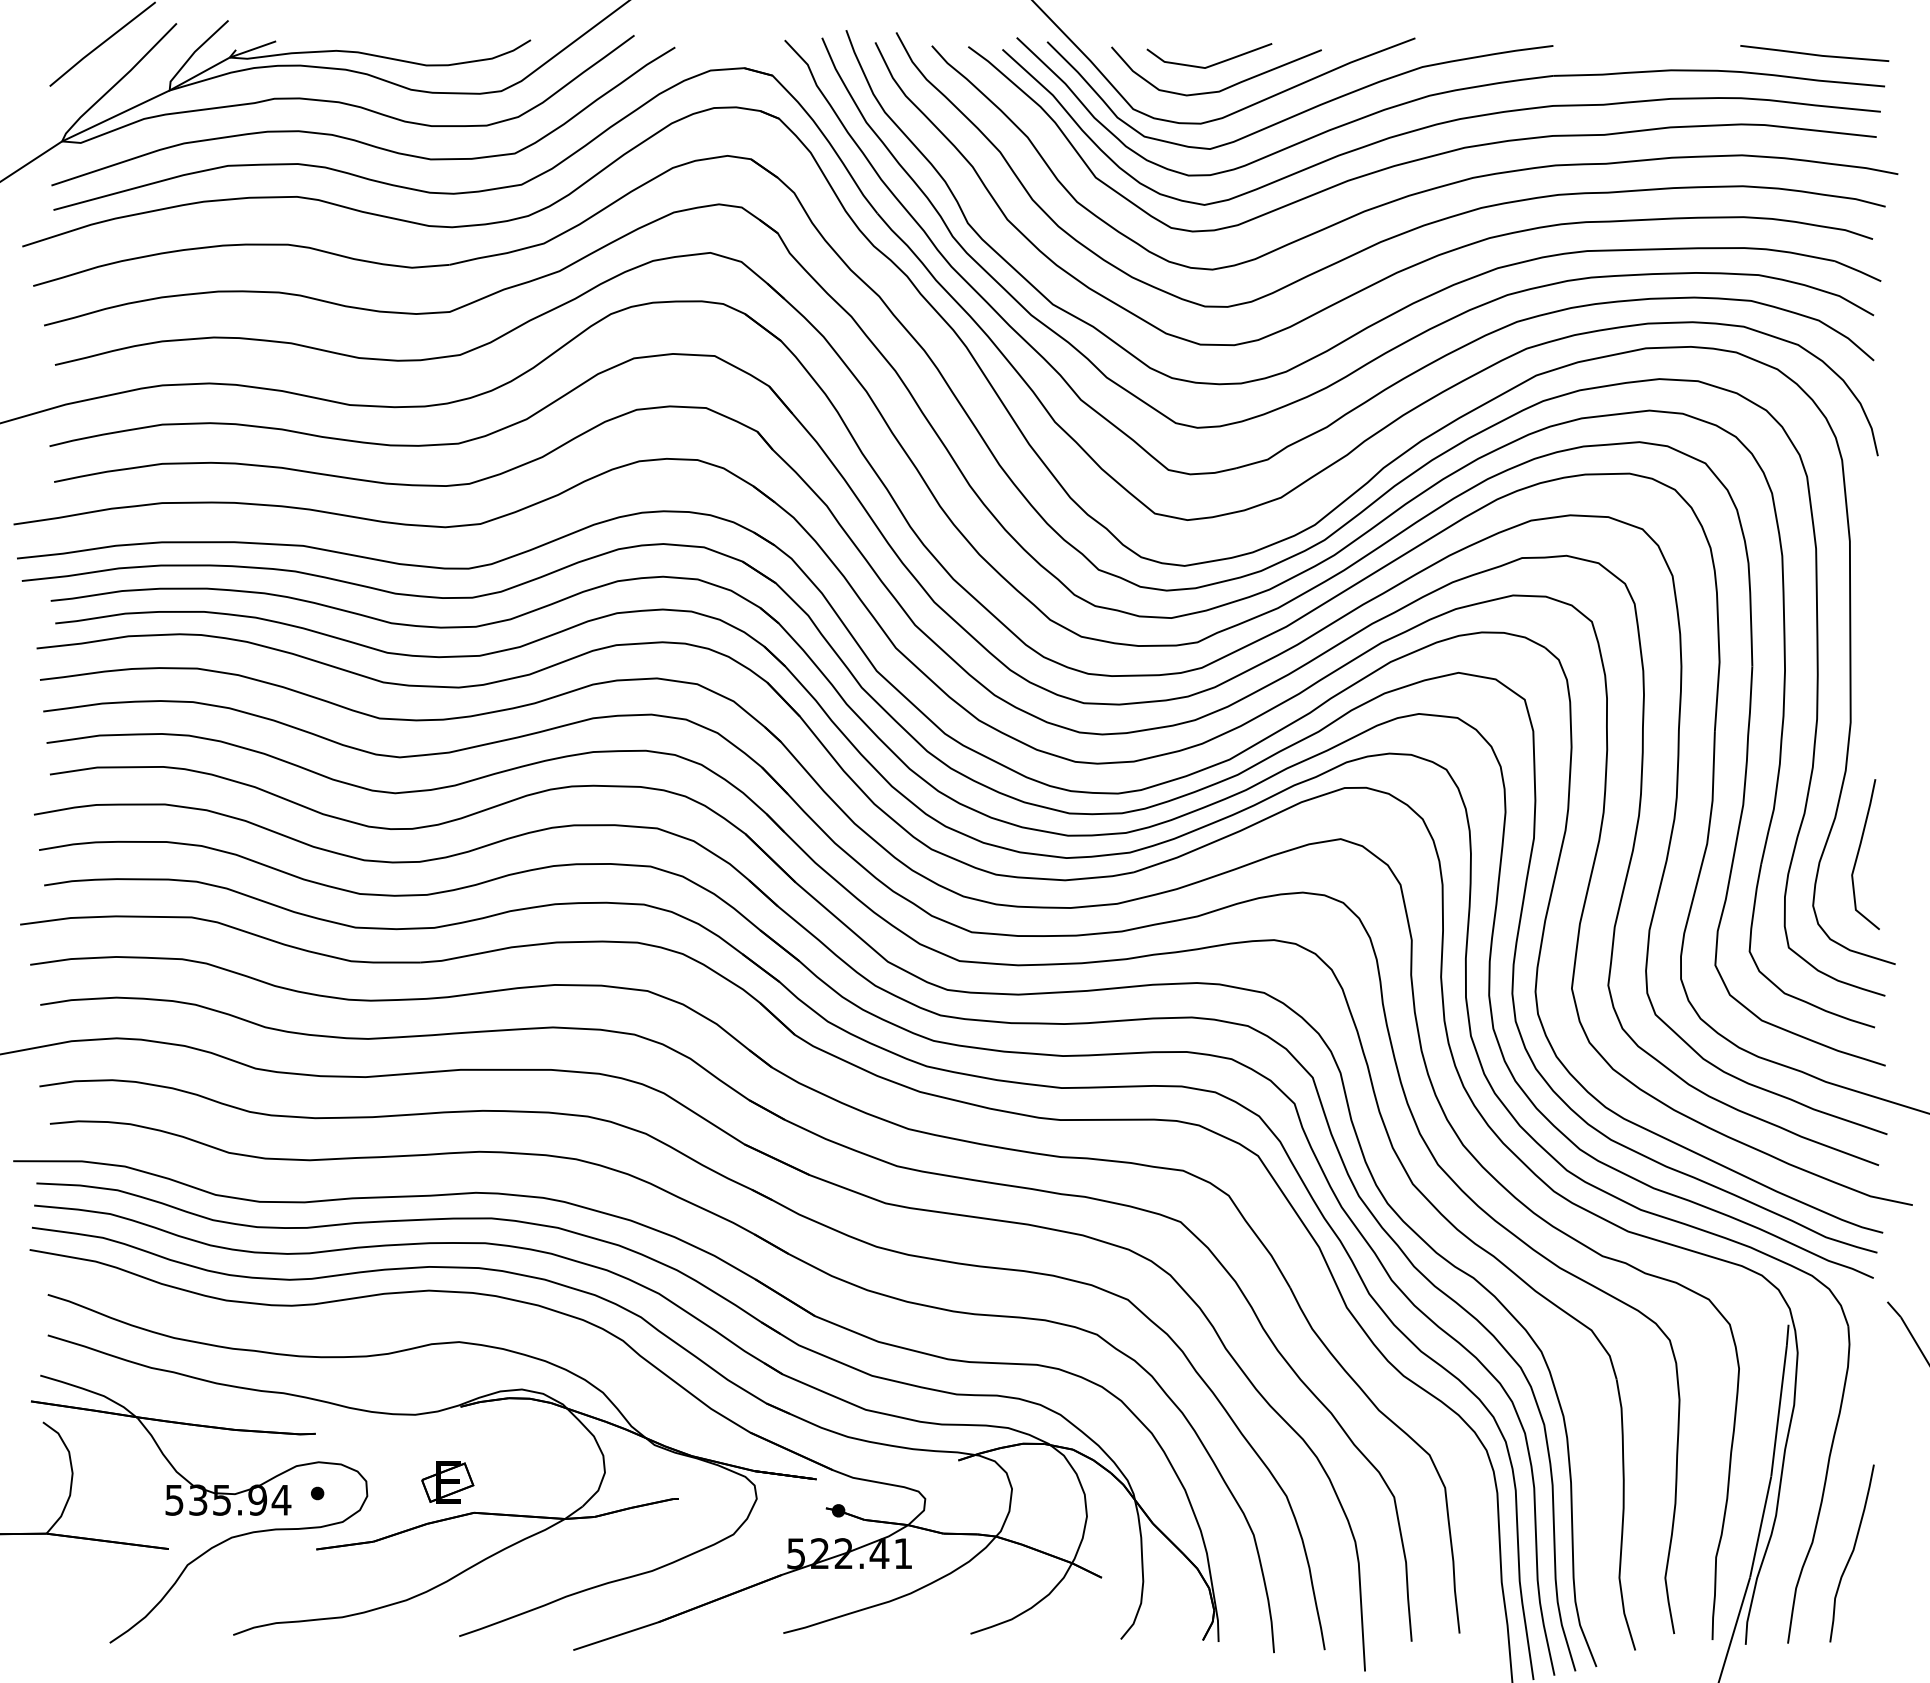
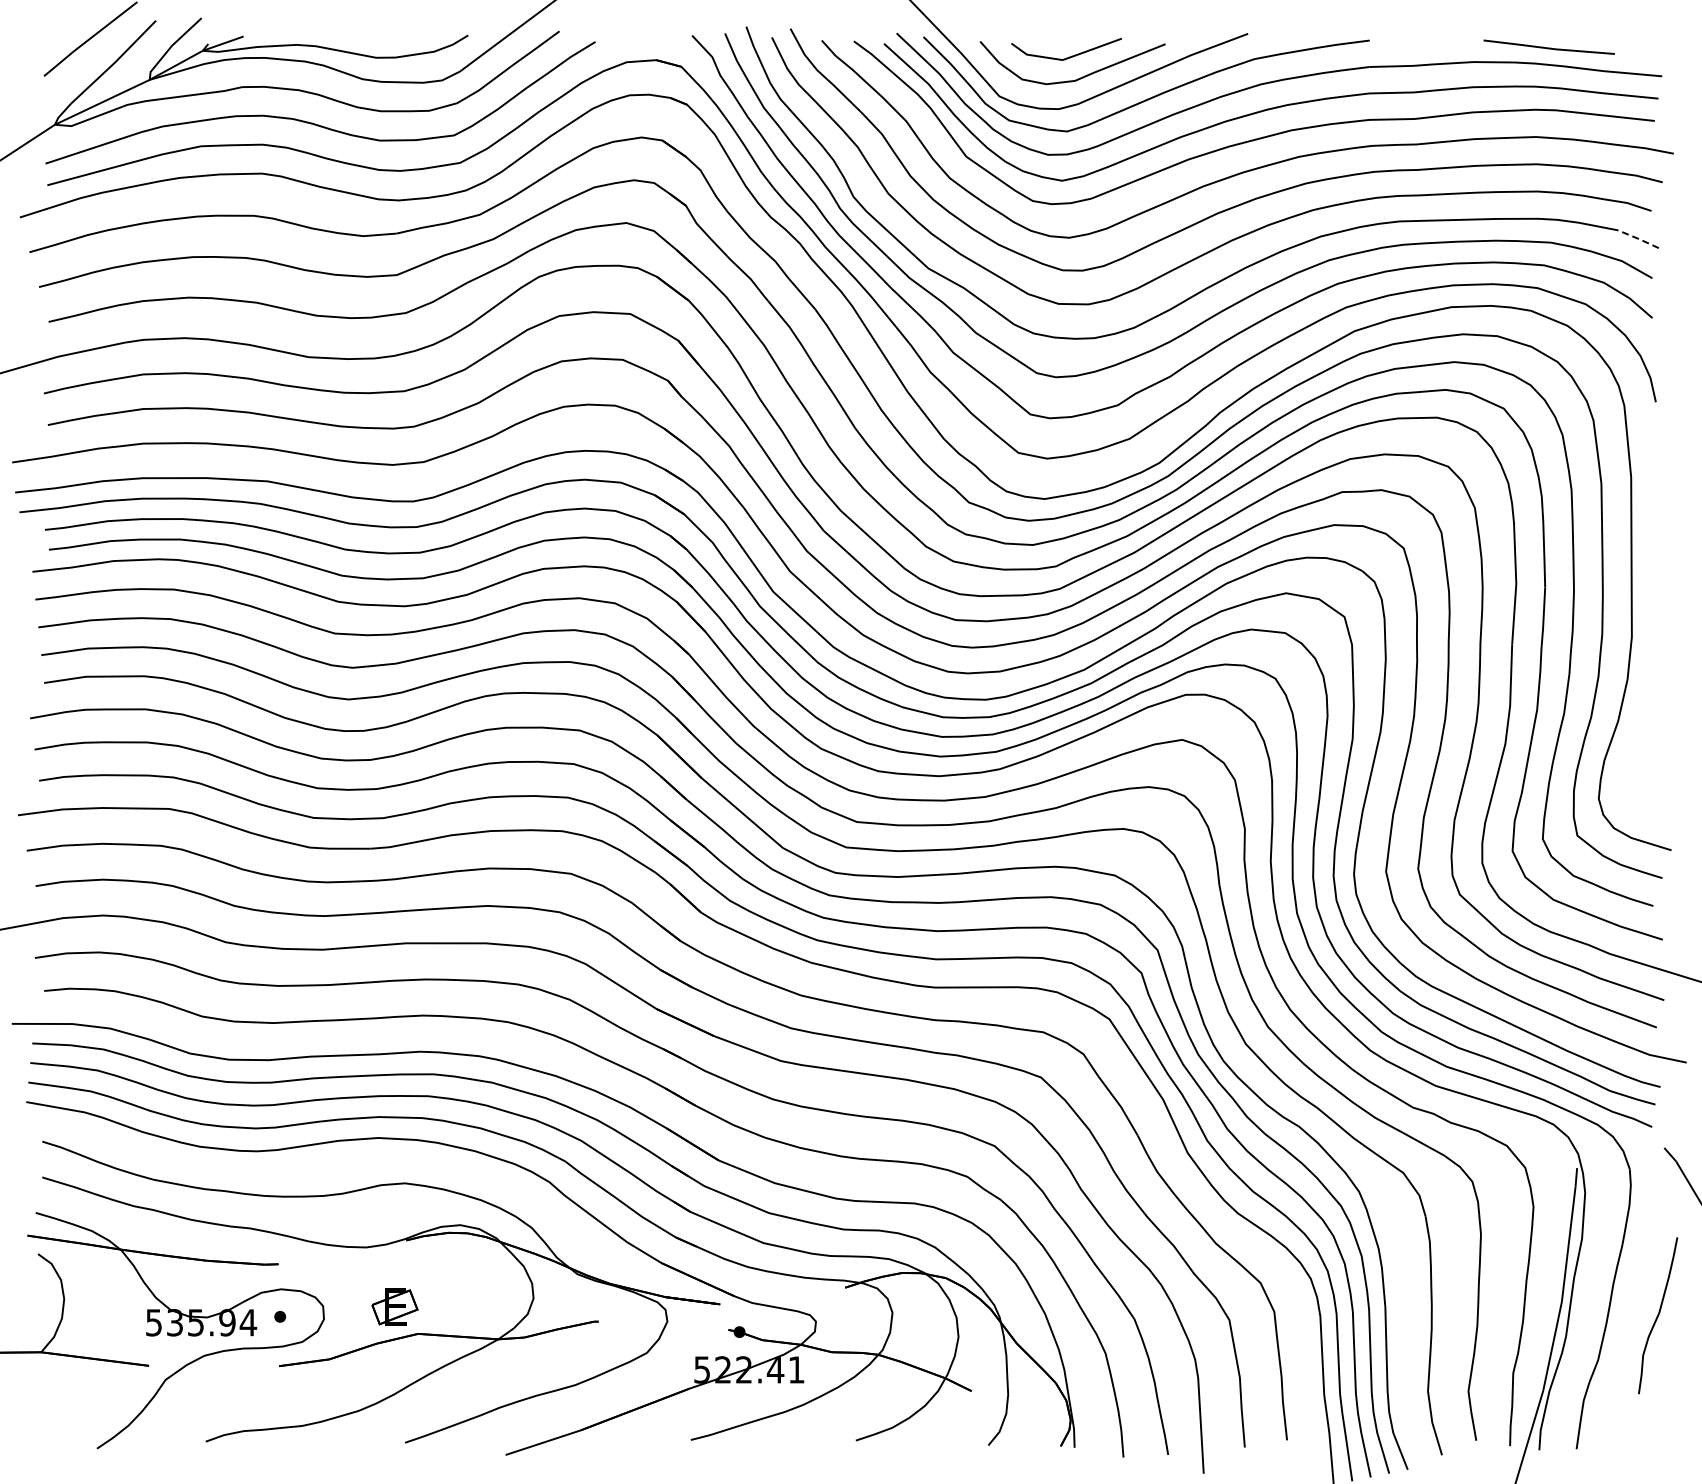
curve: (1813, 53) -> (1548, 47), moved
line: (1858, 270) -> (1638, 238), solid -> dashed
curve: (1859, 853) -> (1639, 752), removed
curve: (1852, 1553) -> (1658, 1315), moved

